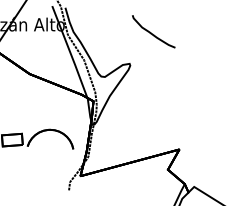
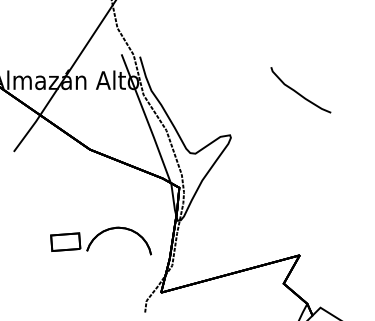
curve: (152, 33) -> (298, 92), moved

